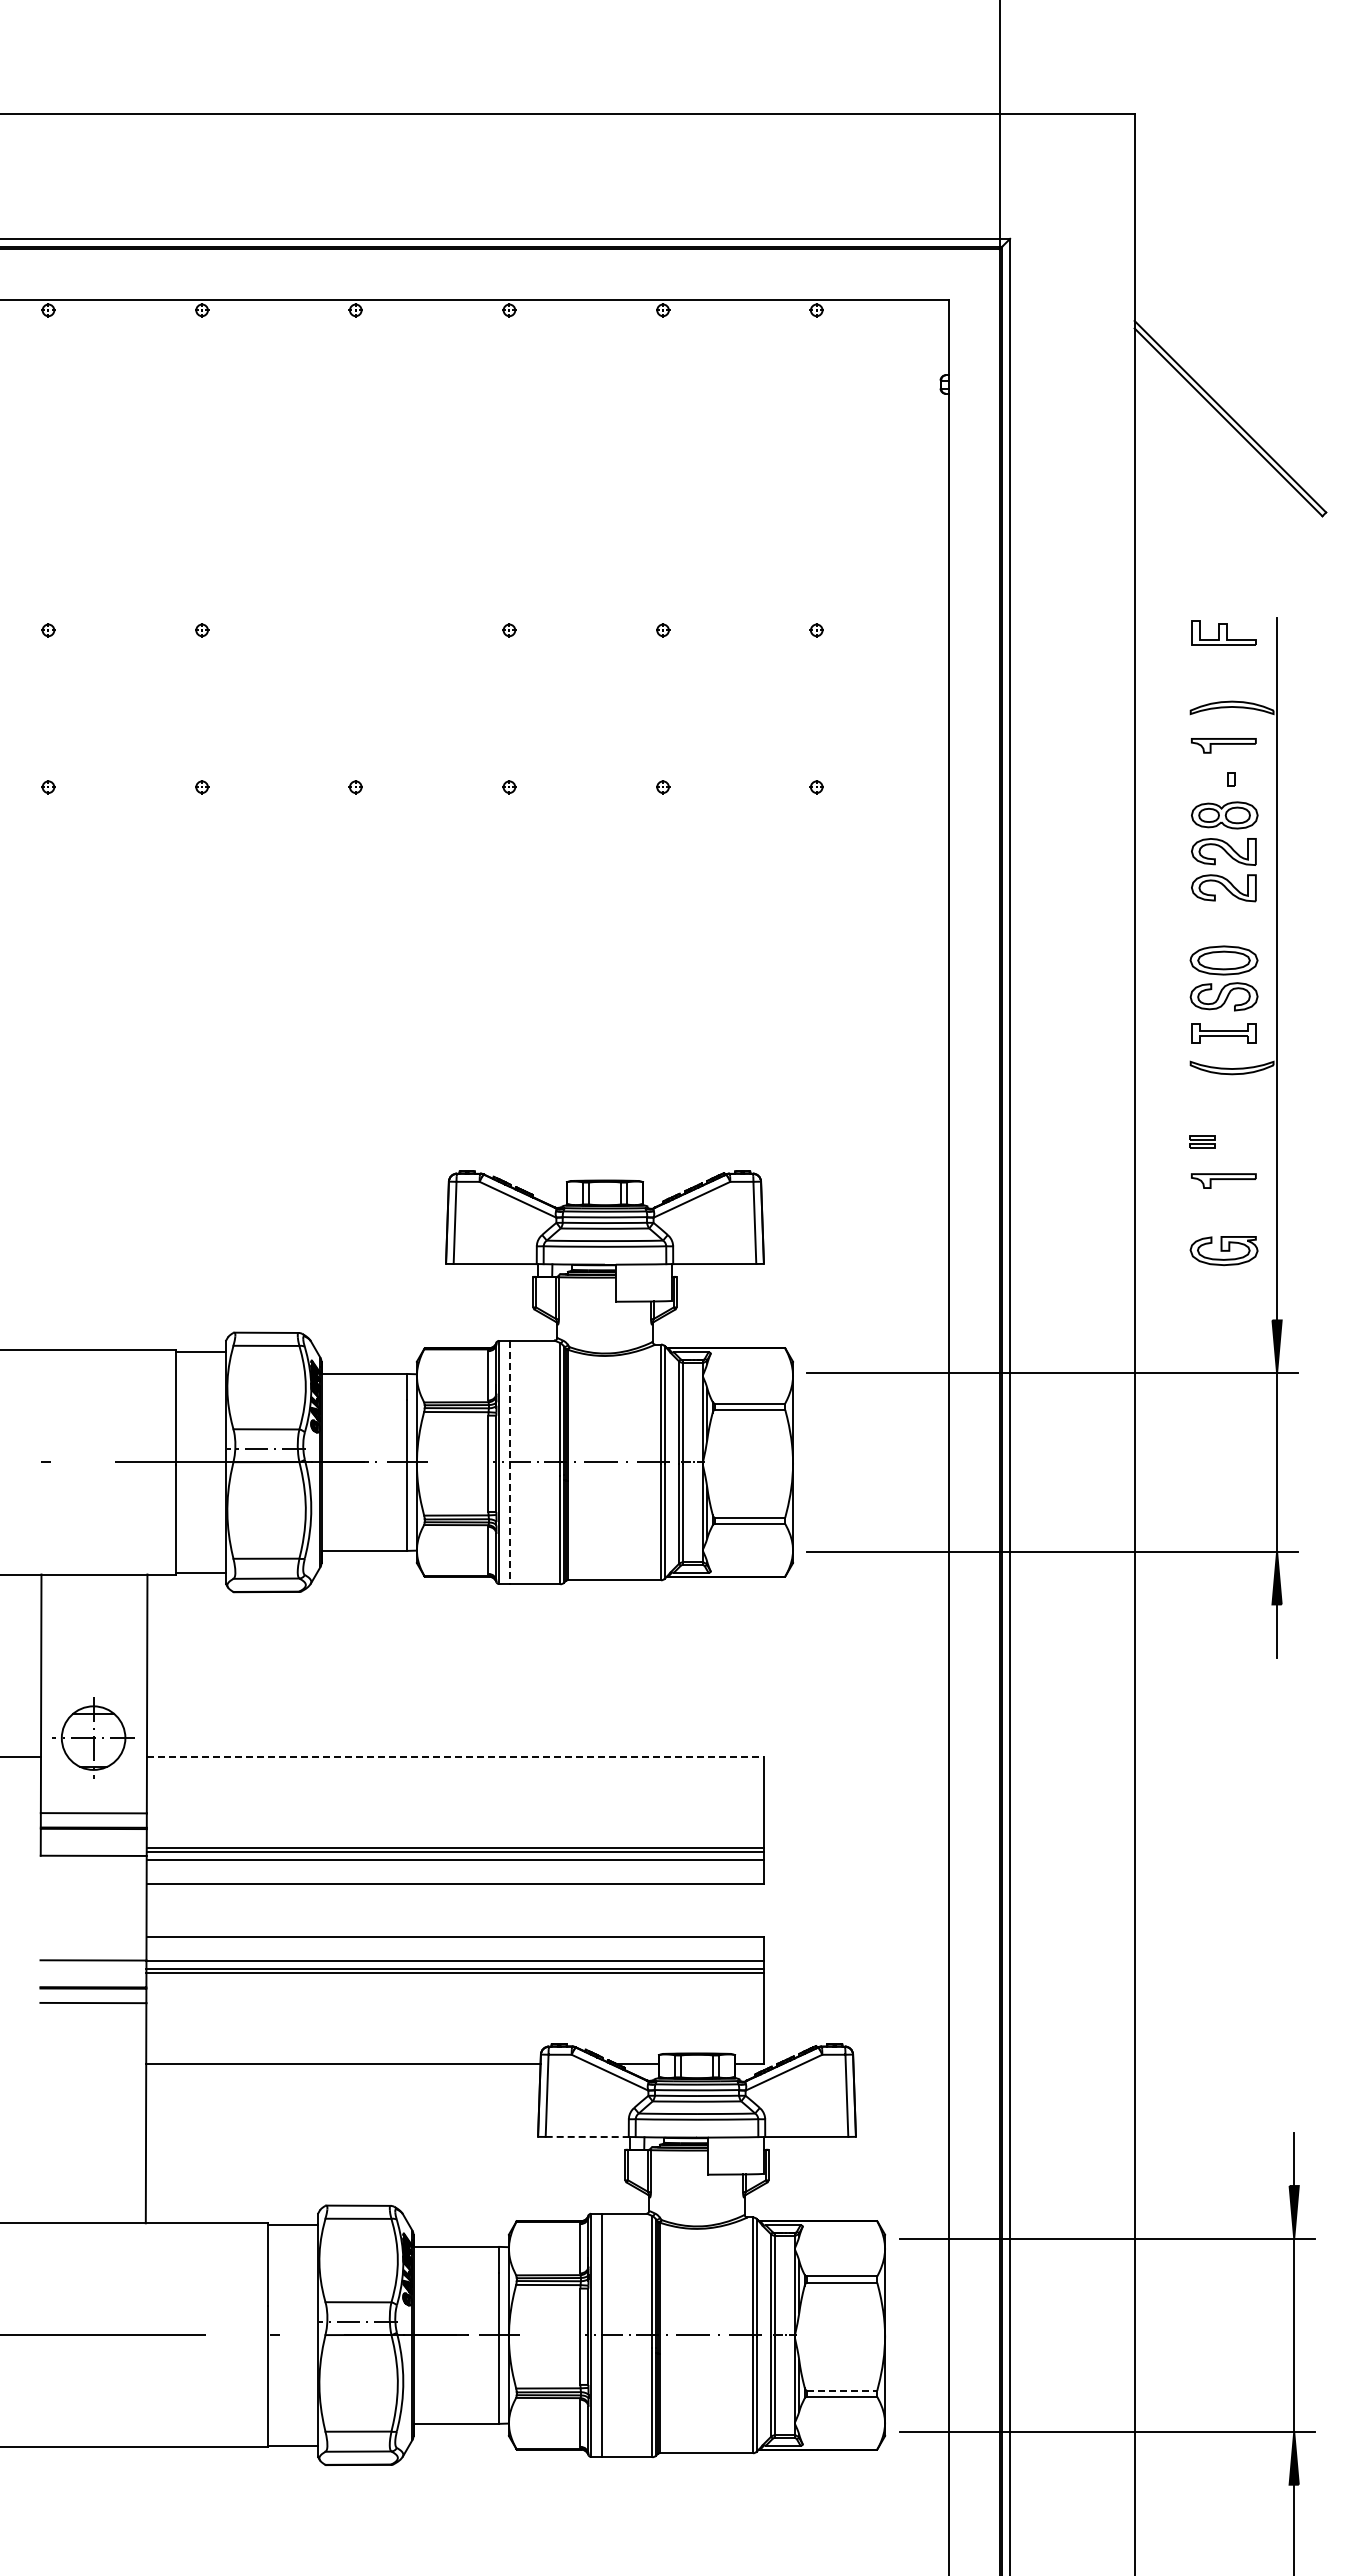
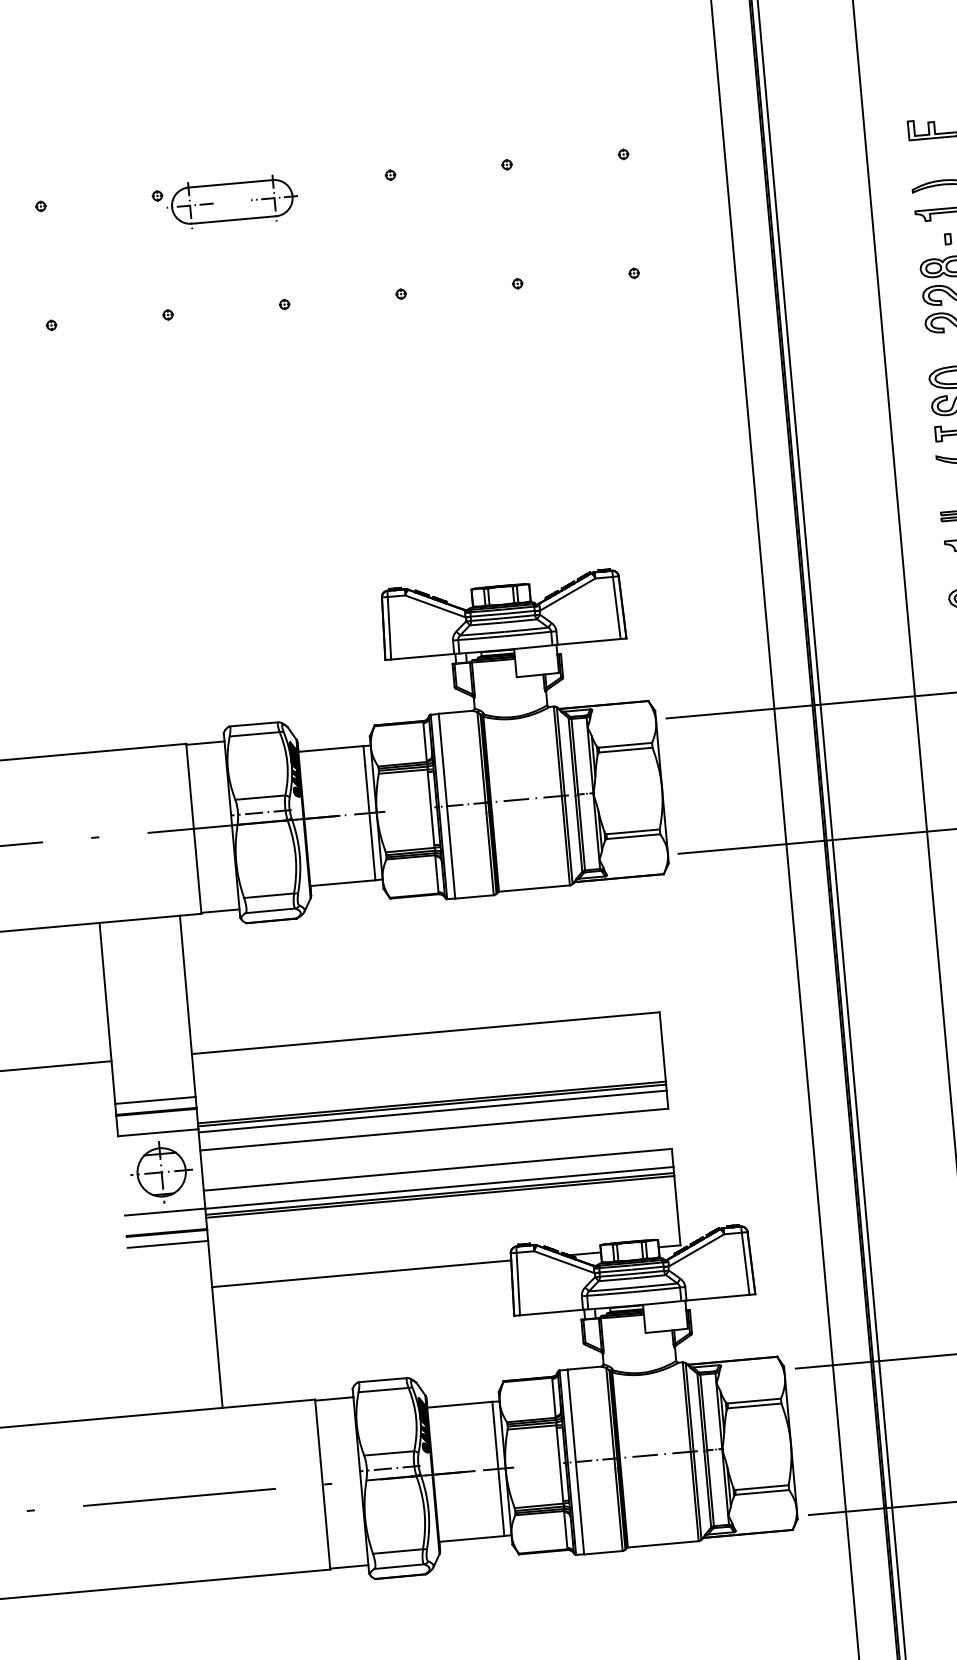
part: (299, 646) -> (232, 201), added
line: (509, 1462) -> (446, 806), dashed -> solid
part: (93, 1737) -> (161, 1171), moved
line: (455, 1756) -> (425, 1032), dashed -> solid
line: (587, 2136) -> (551, 1312), dashed -> solid
line: (842, 2390) -> (762, 1487), dashed -> solid

